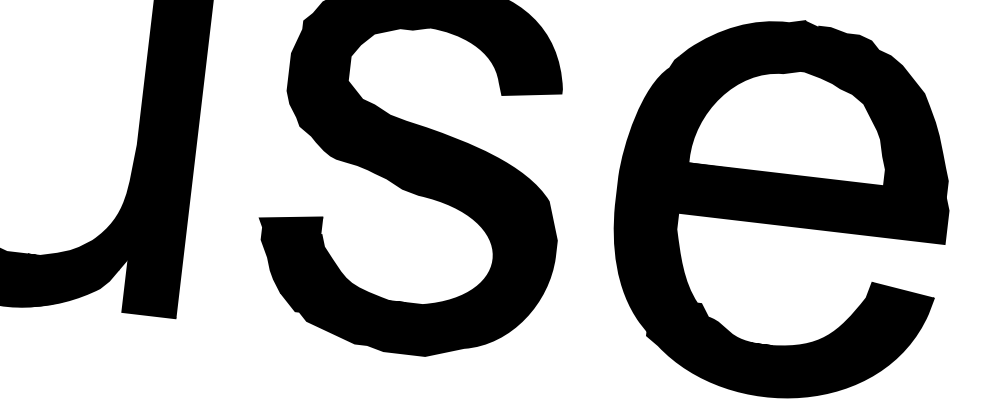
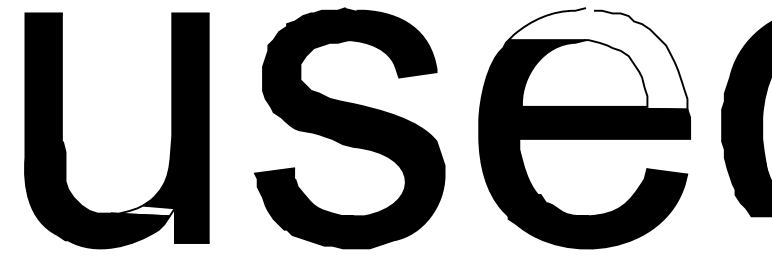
fill: (814, 101) -> (597, 58), removed
fill: (77, 255) -> (142, 210), removed

